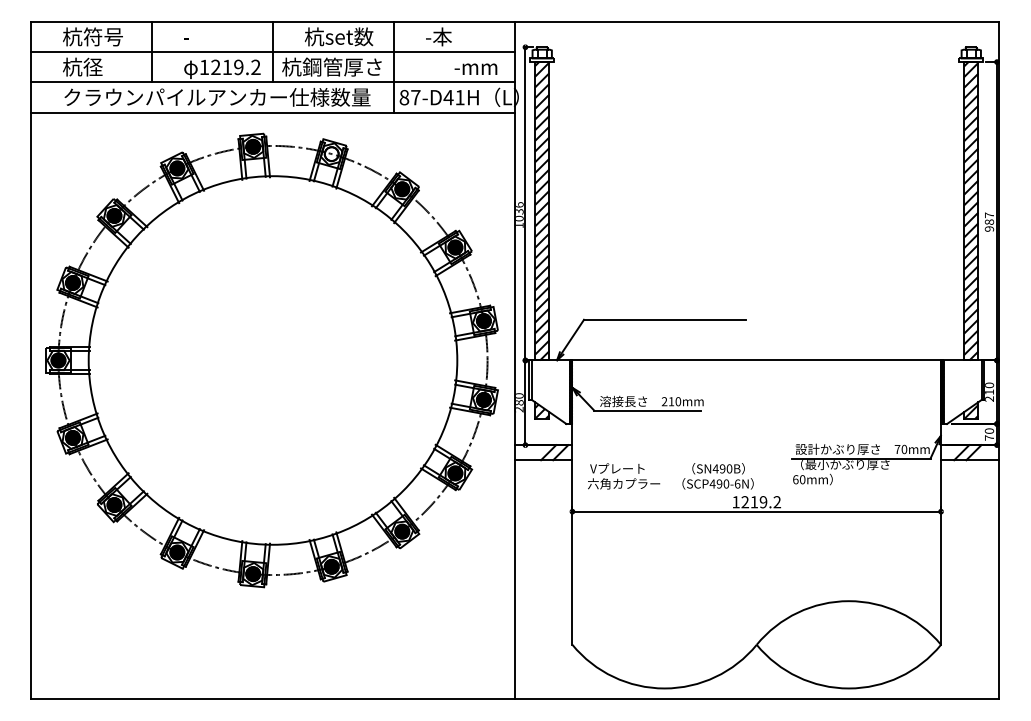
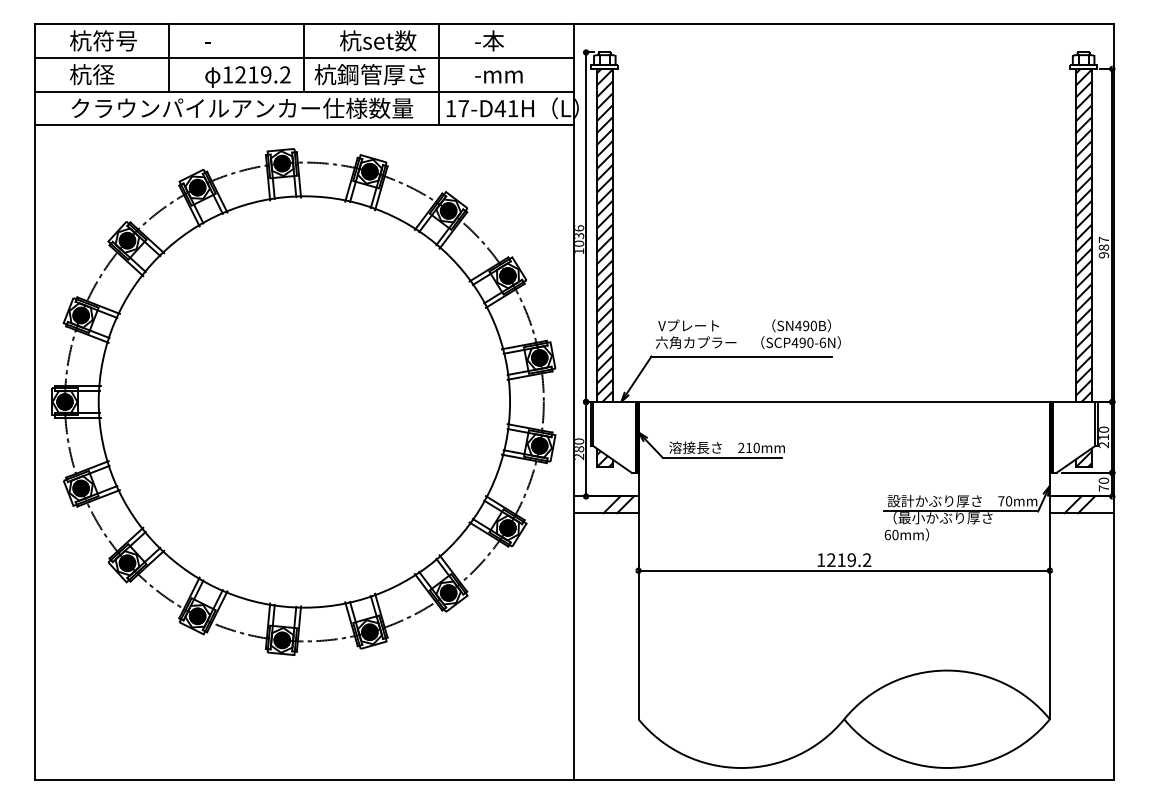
text: (475, 68) -> (498, 76), moved
text: (403, 97) -> (450, 108), 87-D41H -> 17-D41H
fill: (331, 153) -> (369, 171), added
text: (670, 475) -> (748, 333), moved

